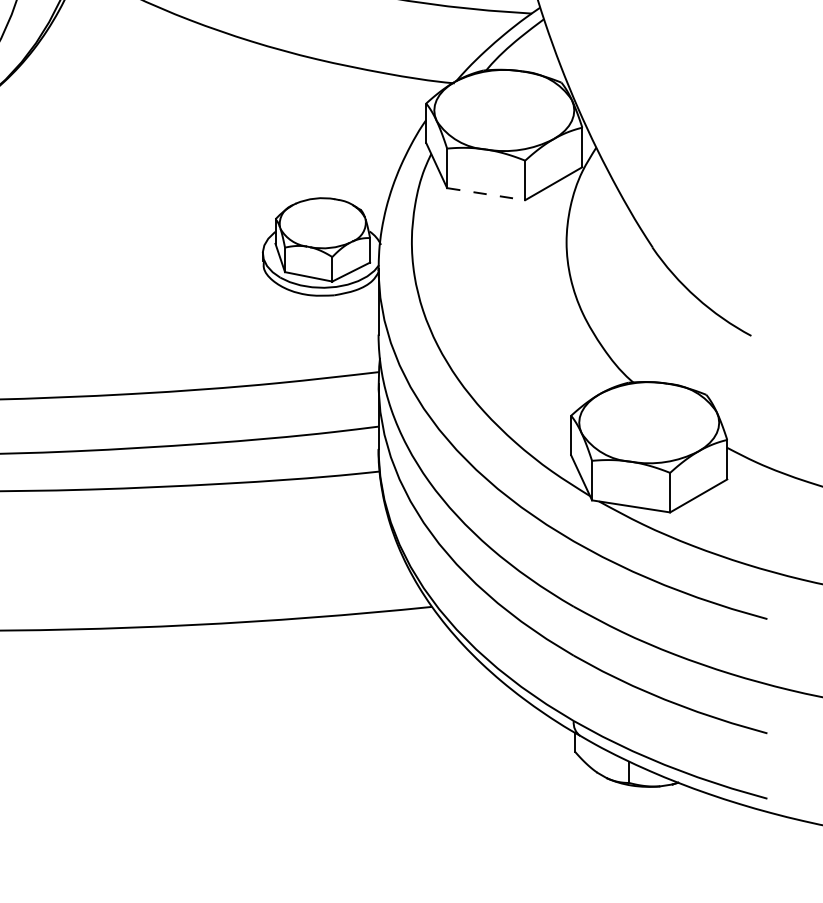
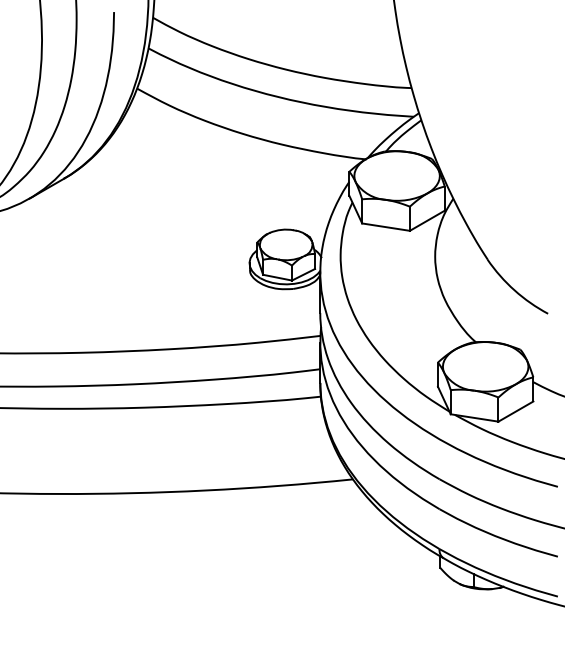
line: (486, 194) -> (386, 227), dashed -> solid

